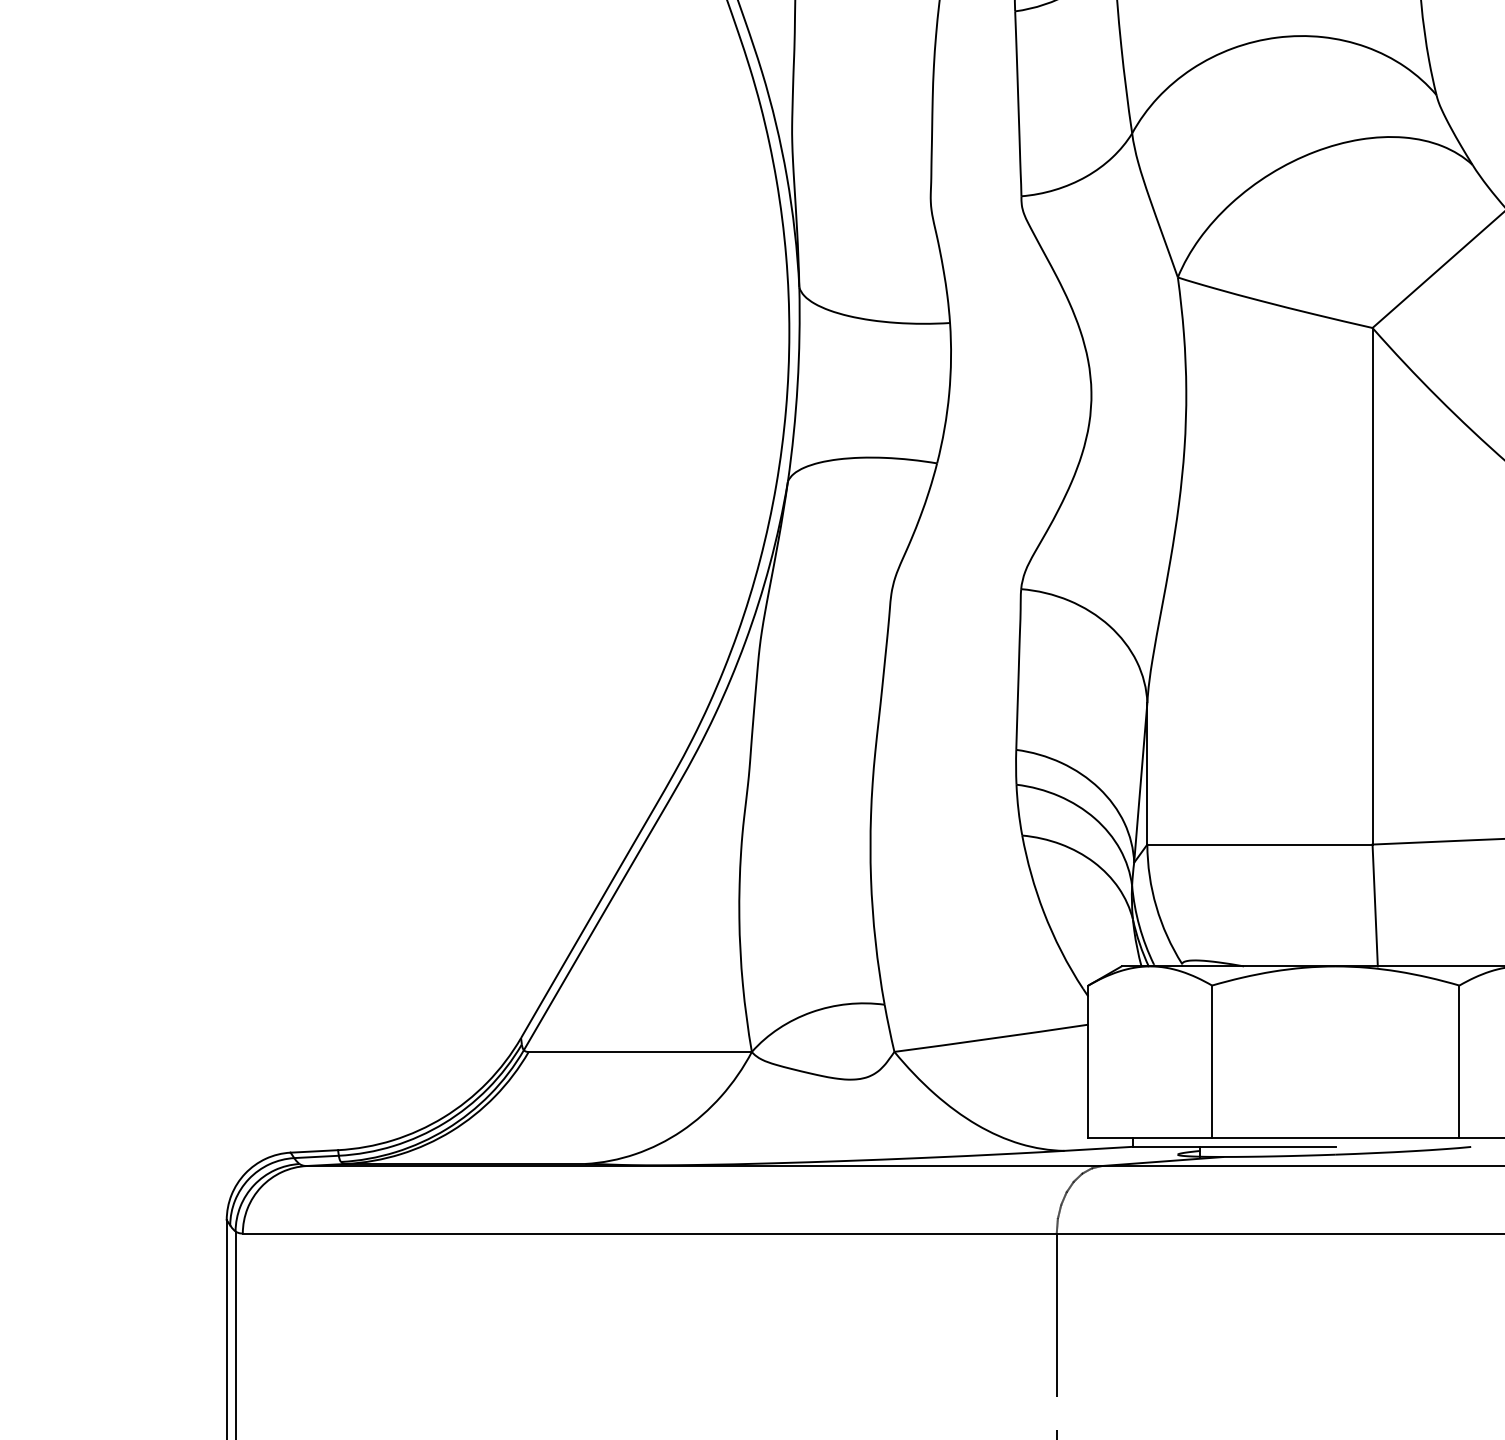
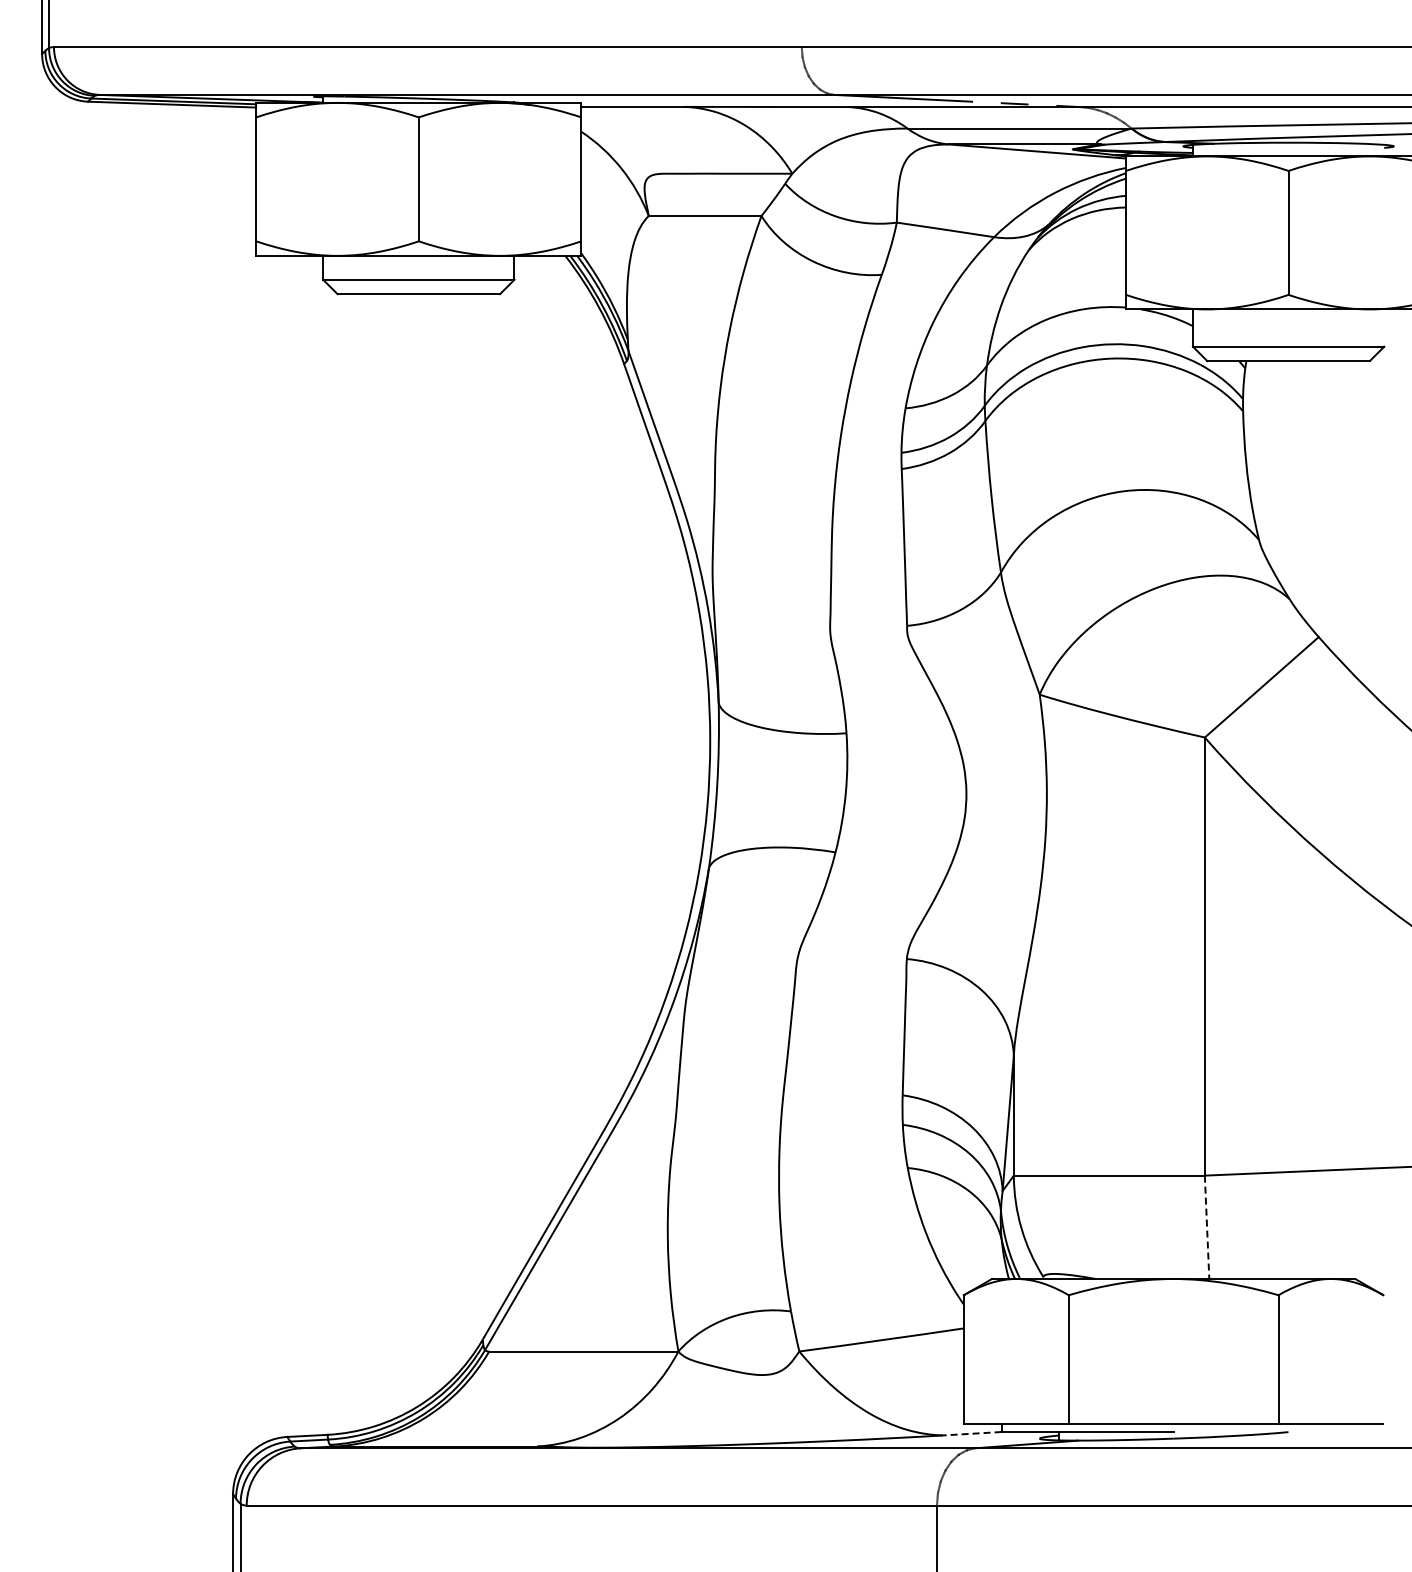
line: (1375, 905) -> (1207, 1227), solid -> dashed
line: (1098, 1148) -> (972, 1433), solid -> dashed

